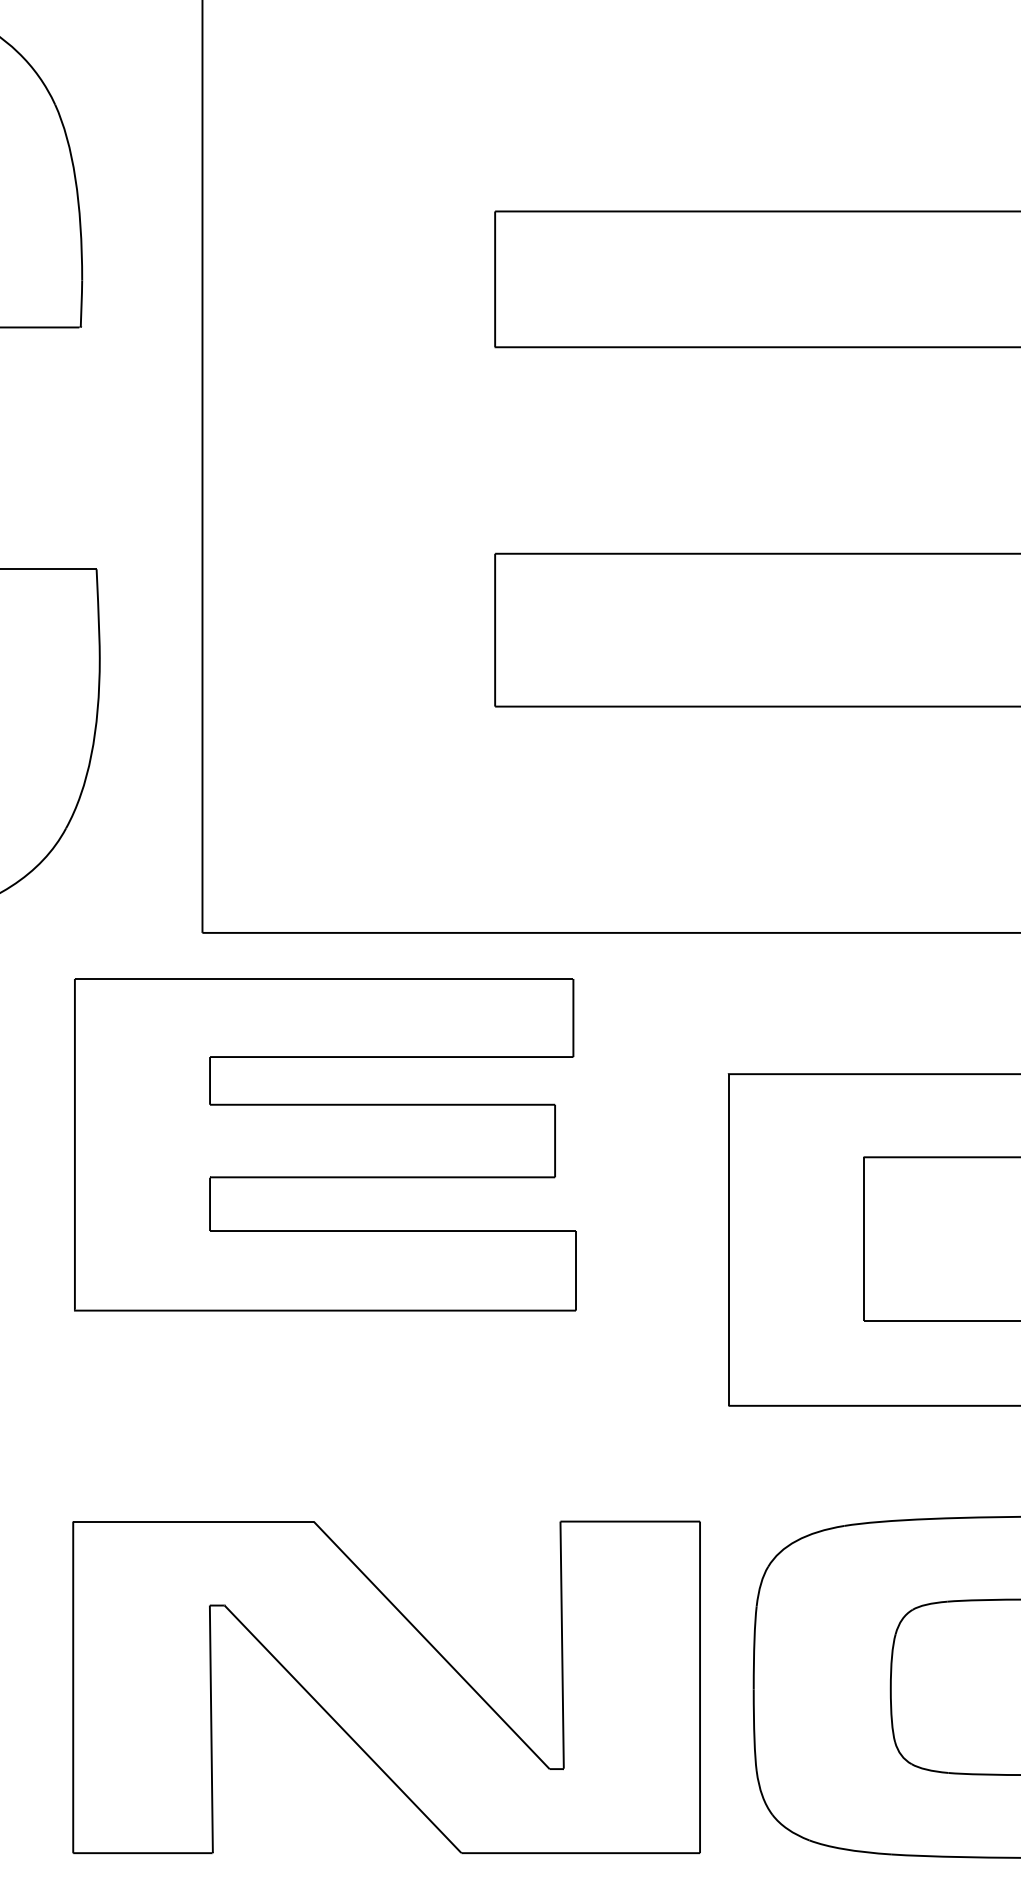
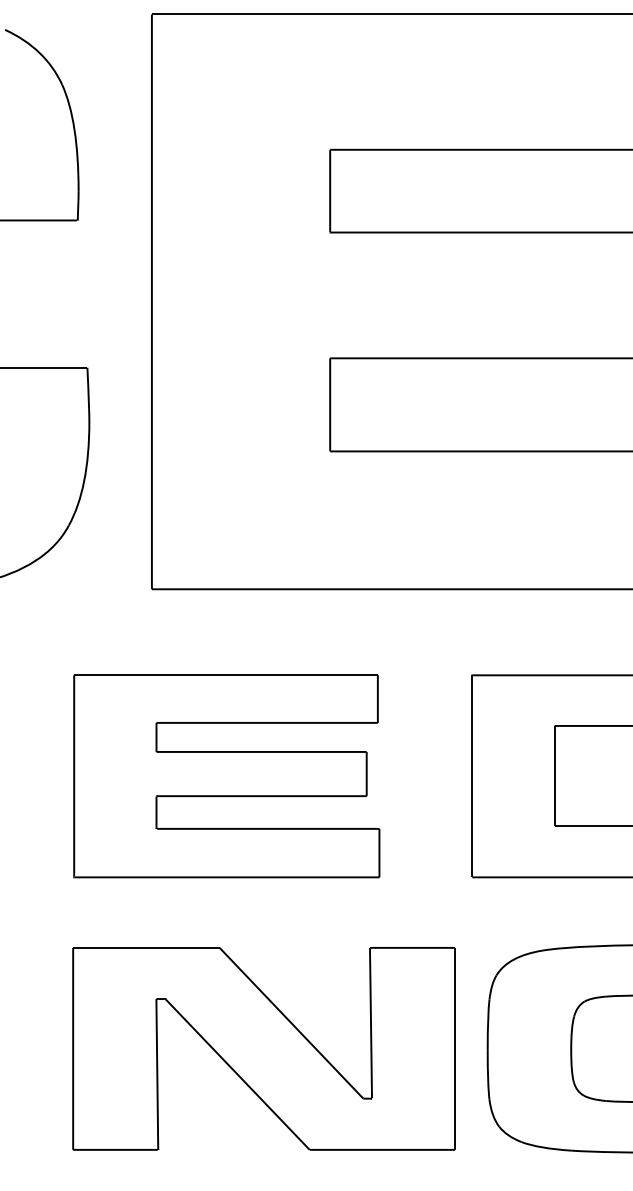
part: (324, 1145) -> (226, 776), moved

